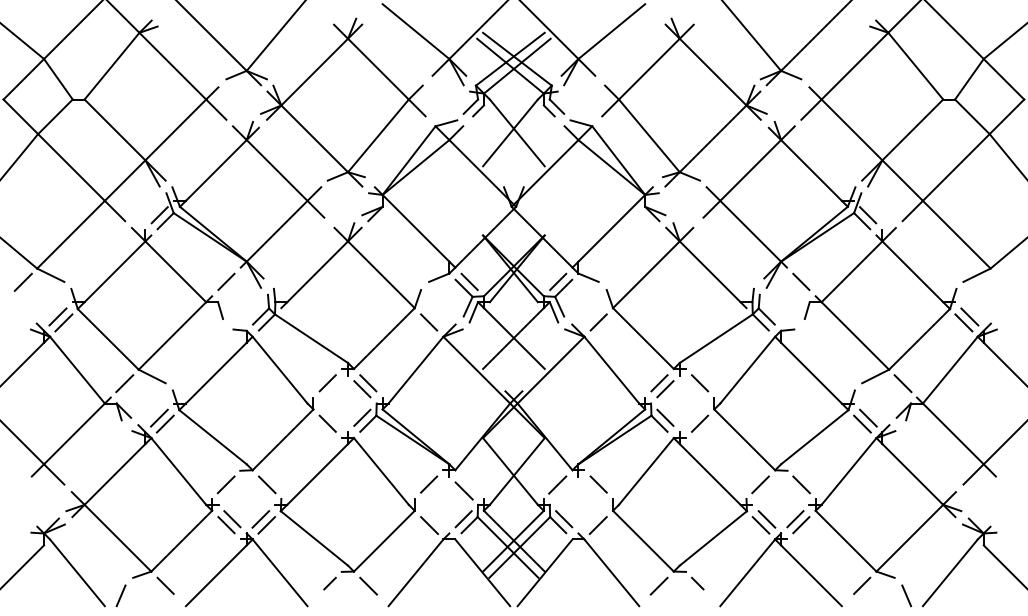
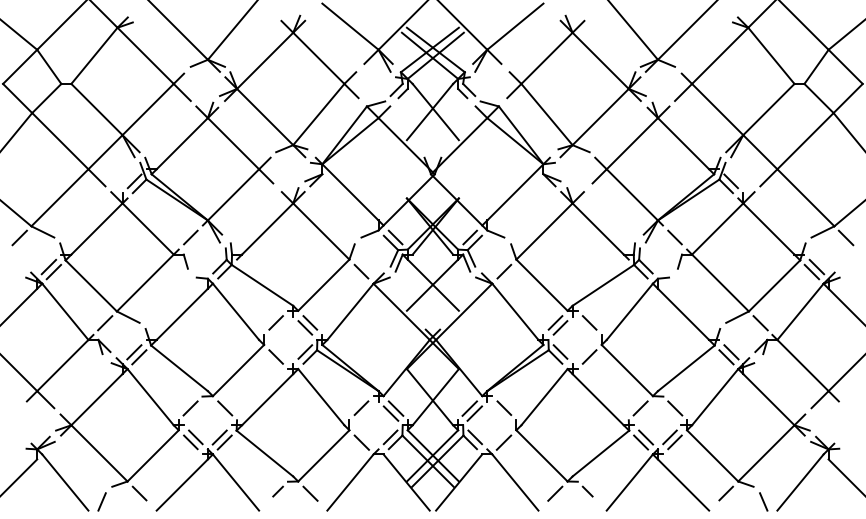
line: (1004, 281) -> (846, 237), added
line: (469, 484) -> (395, 408), added
line: (563, 490) -> (474, 413), added

